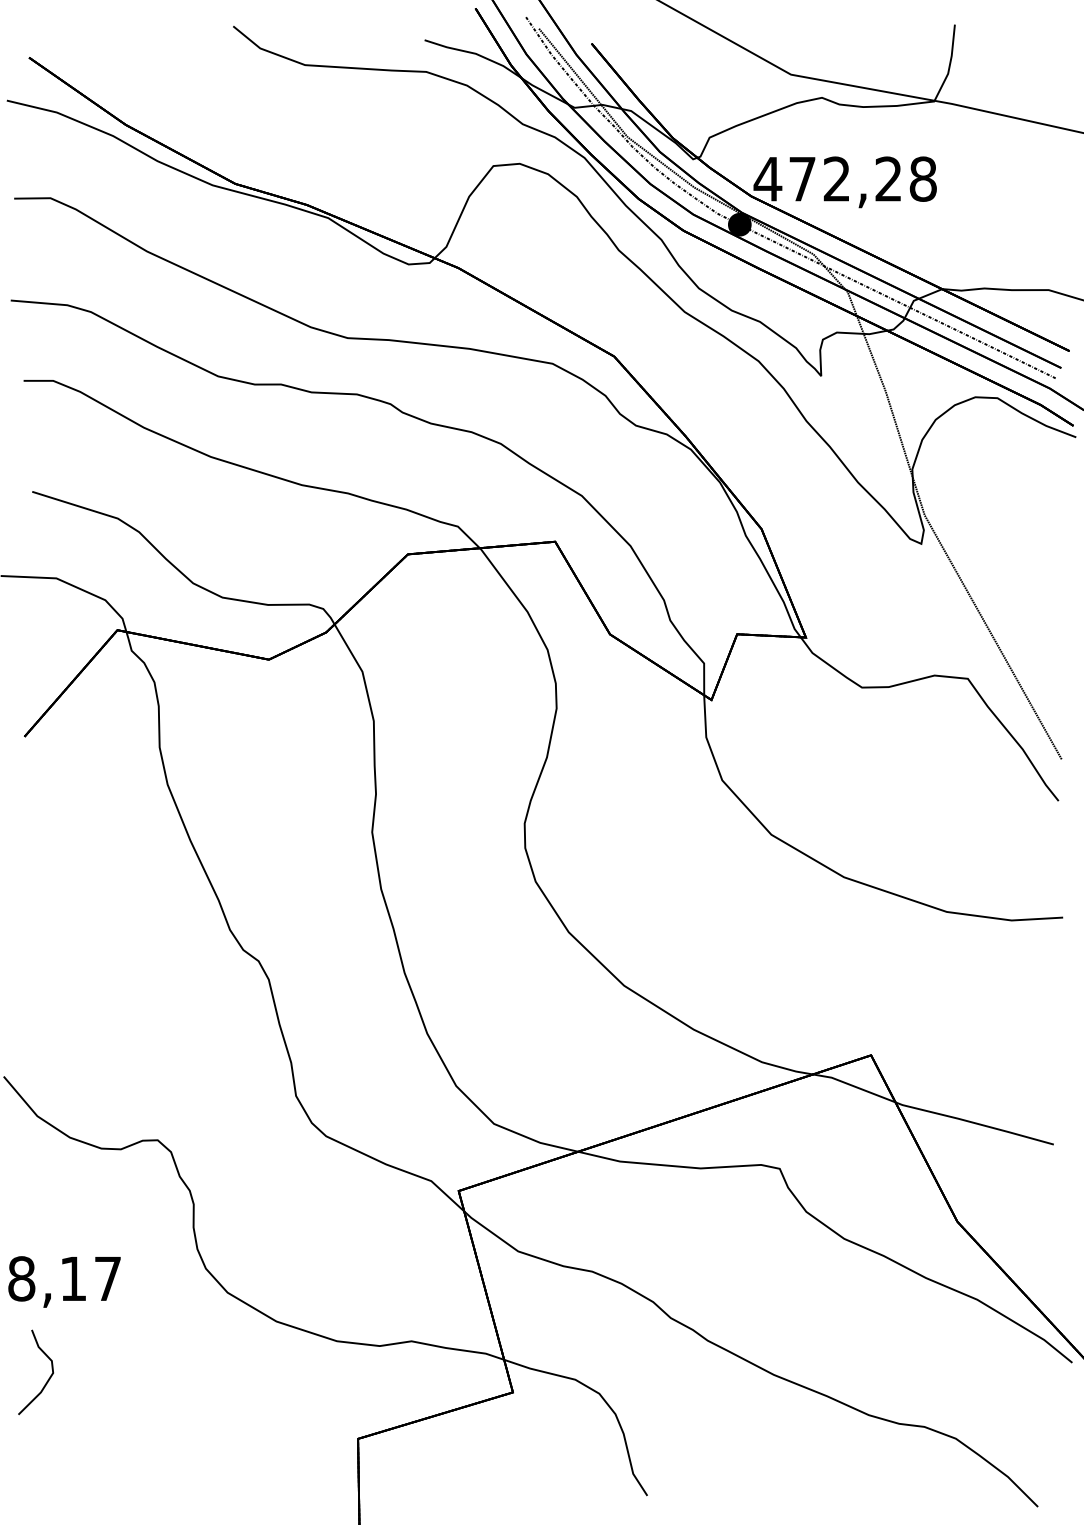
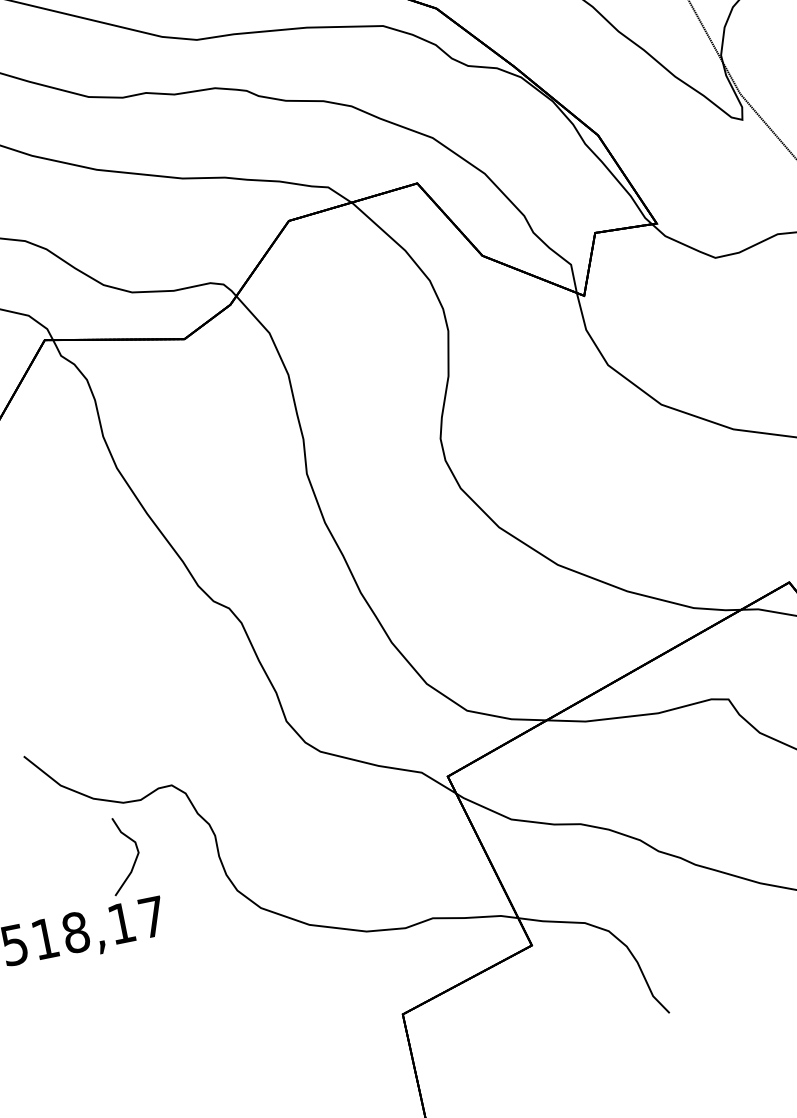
curve: (48, 1378) -> (135, 858), moved

